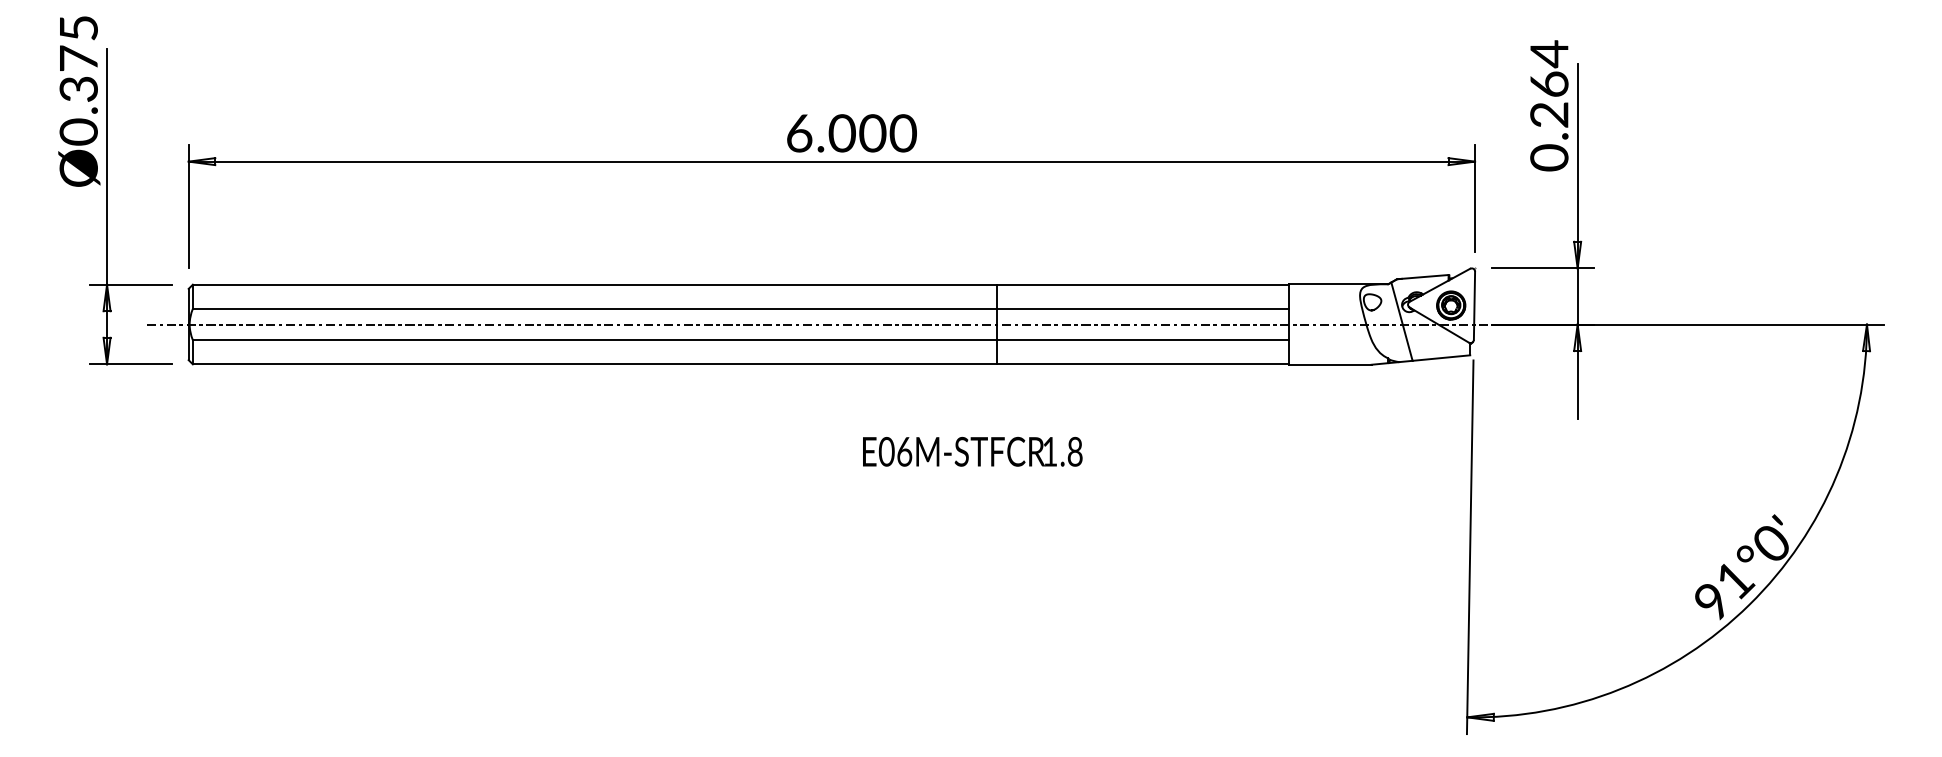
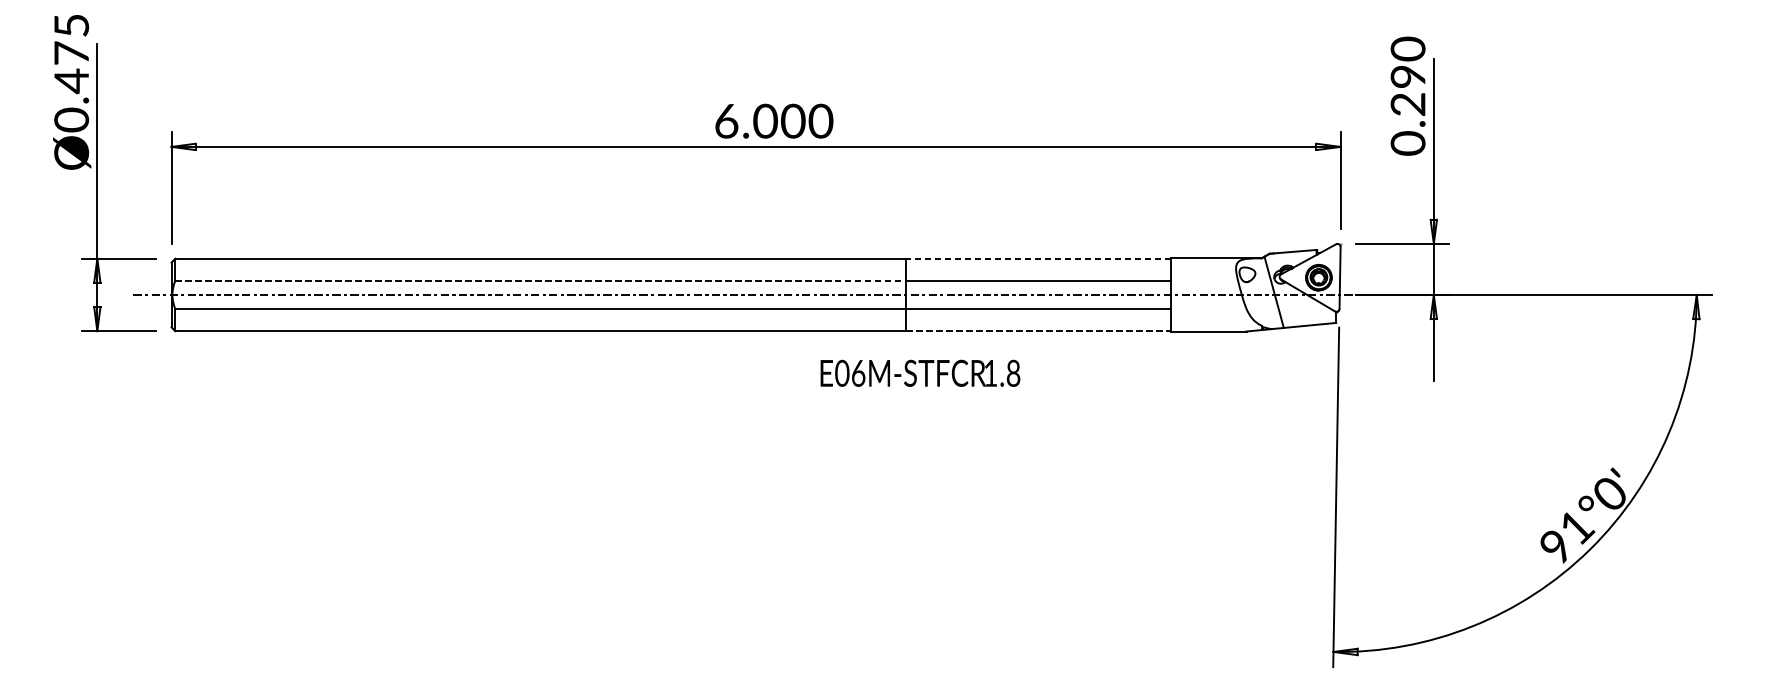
text: (1549, 68) -> (1408, 62), 0.264 -> 0.290
text: (78, 89) -> (71, 81), Ø0.375 -> Ø0.475
line: (1143, 284) -> (1039, 258), solid -> dashed
line: (595, 308) -> (541, 280), solid -> dashed
line: (1143, 364) -> (1039, 331), solid -> dashed
text: (972, 451) -> (920, 373), moved

